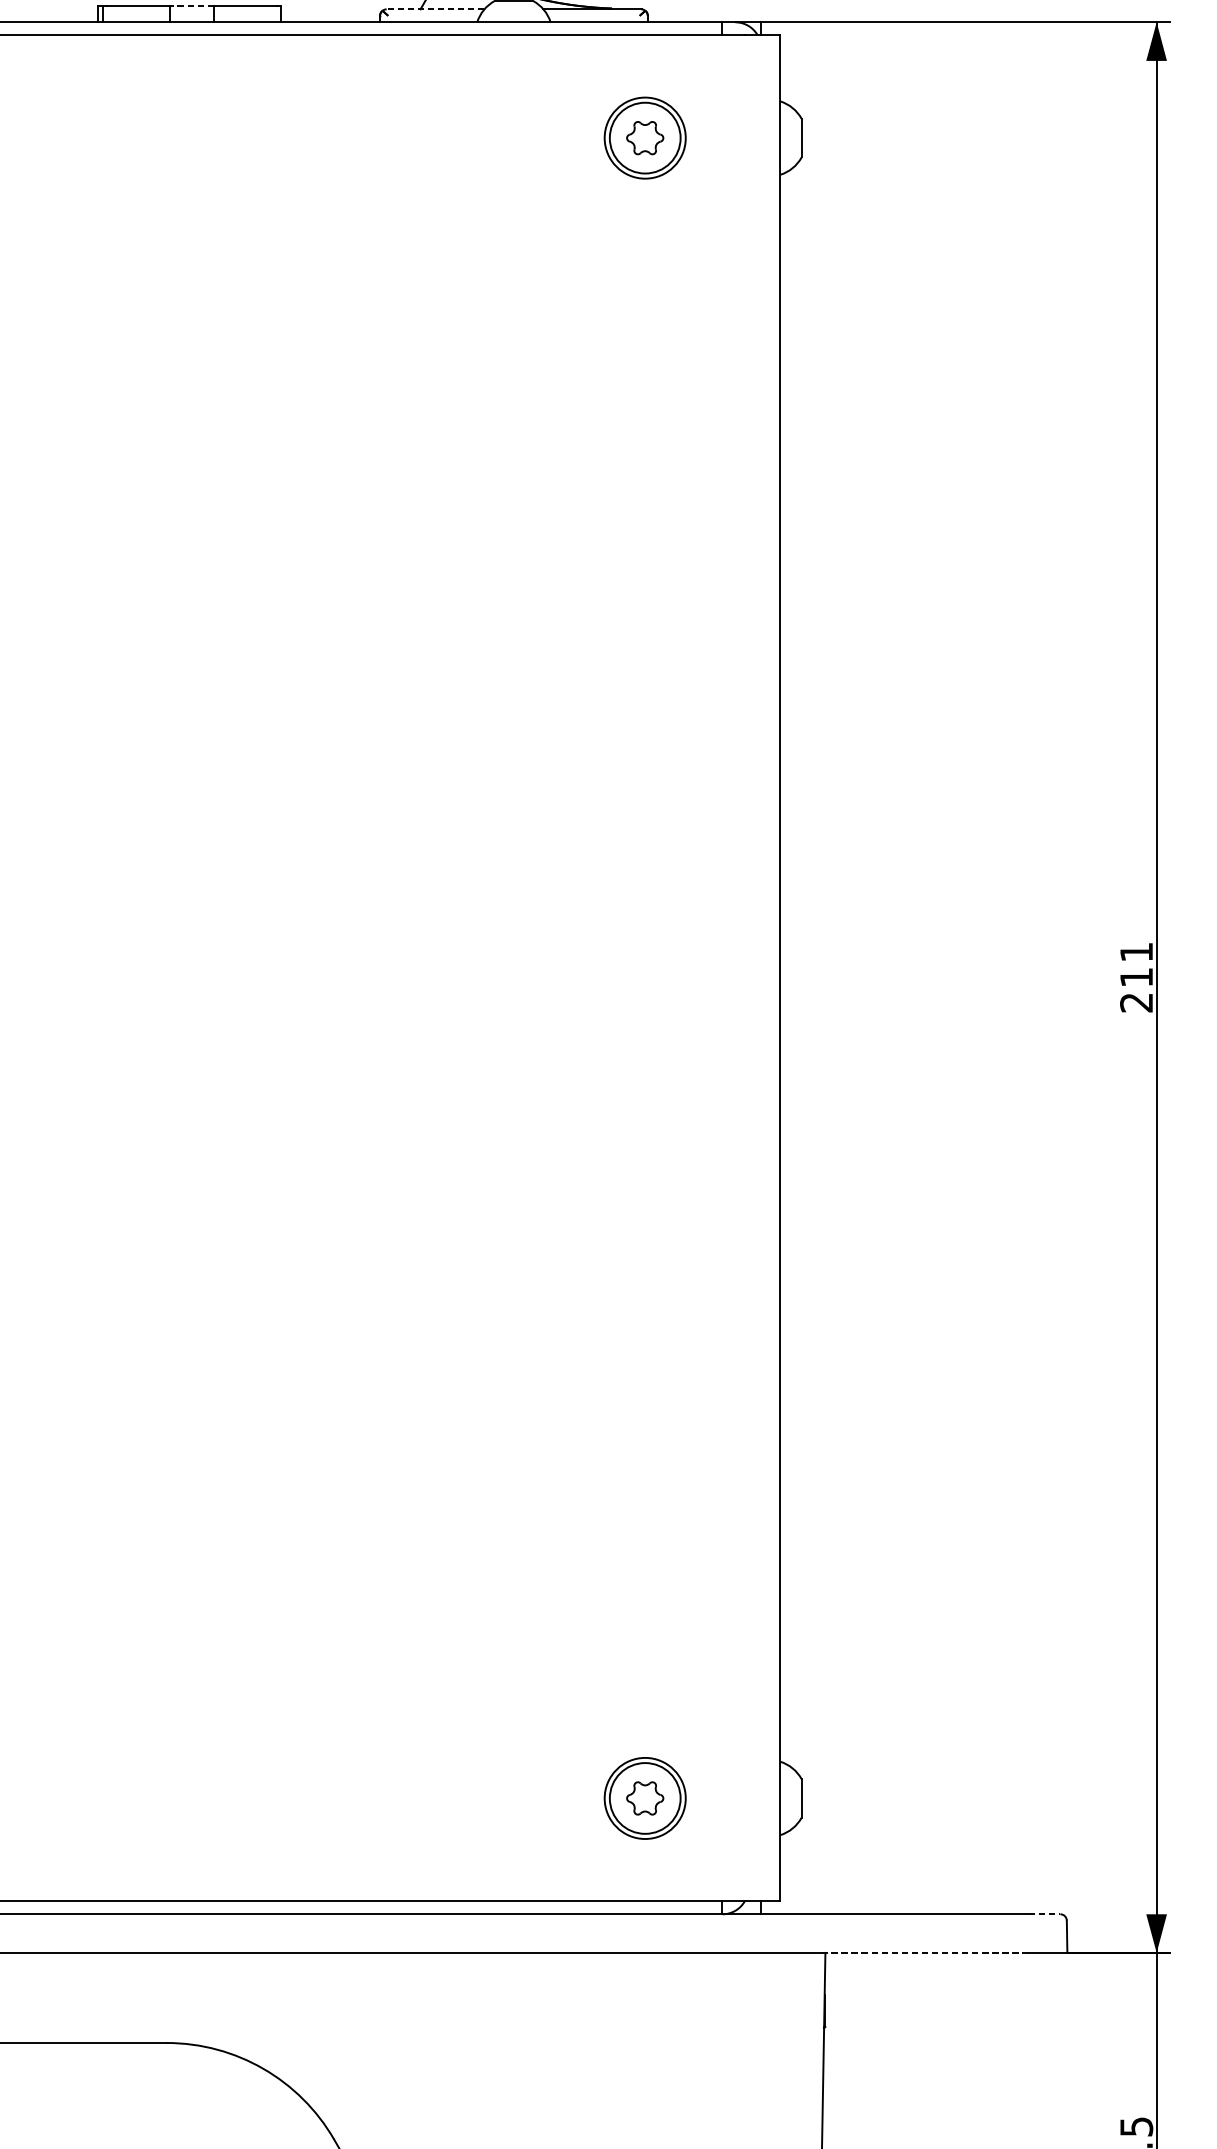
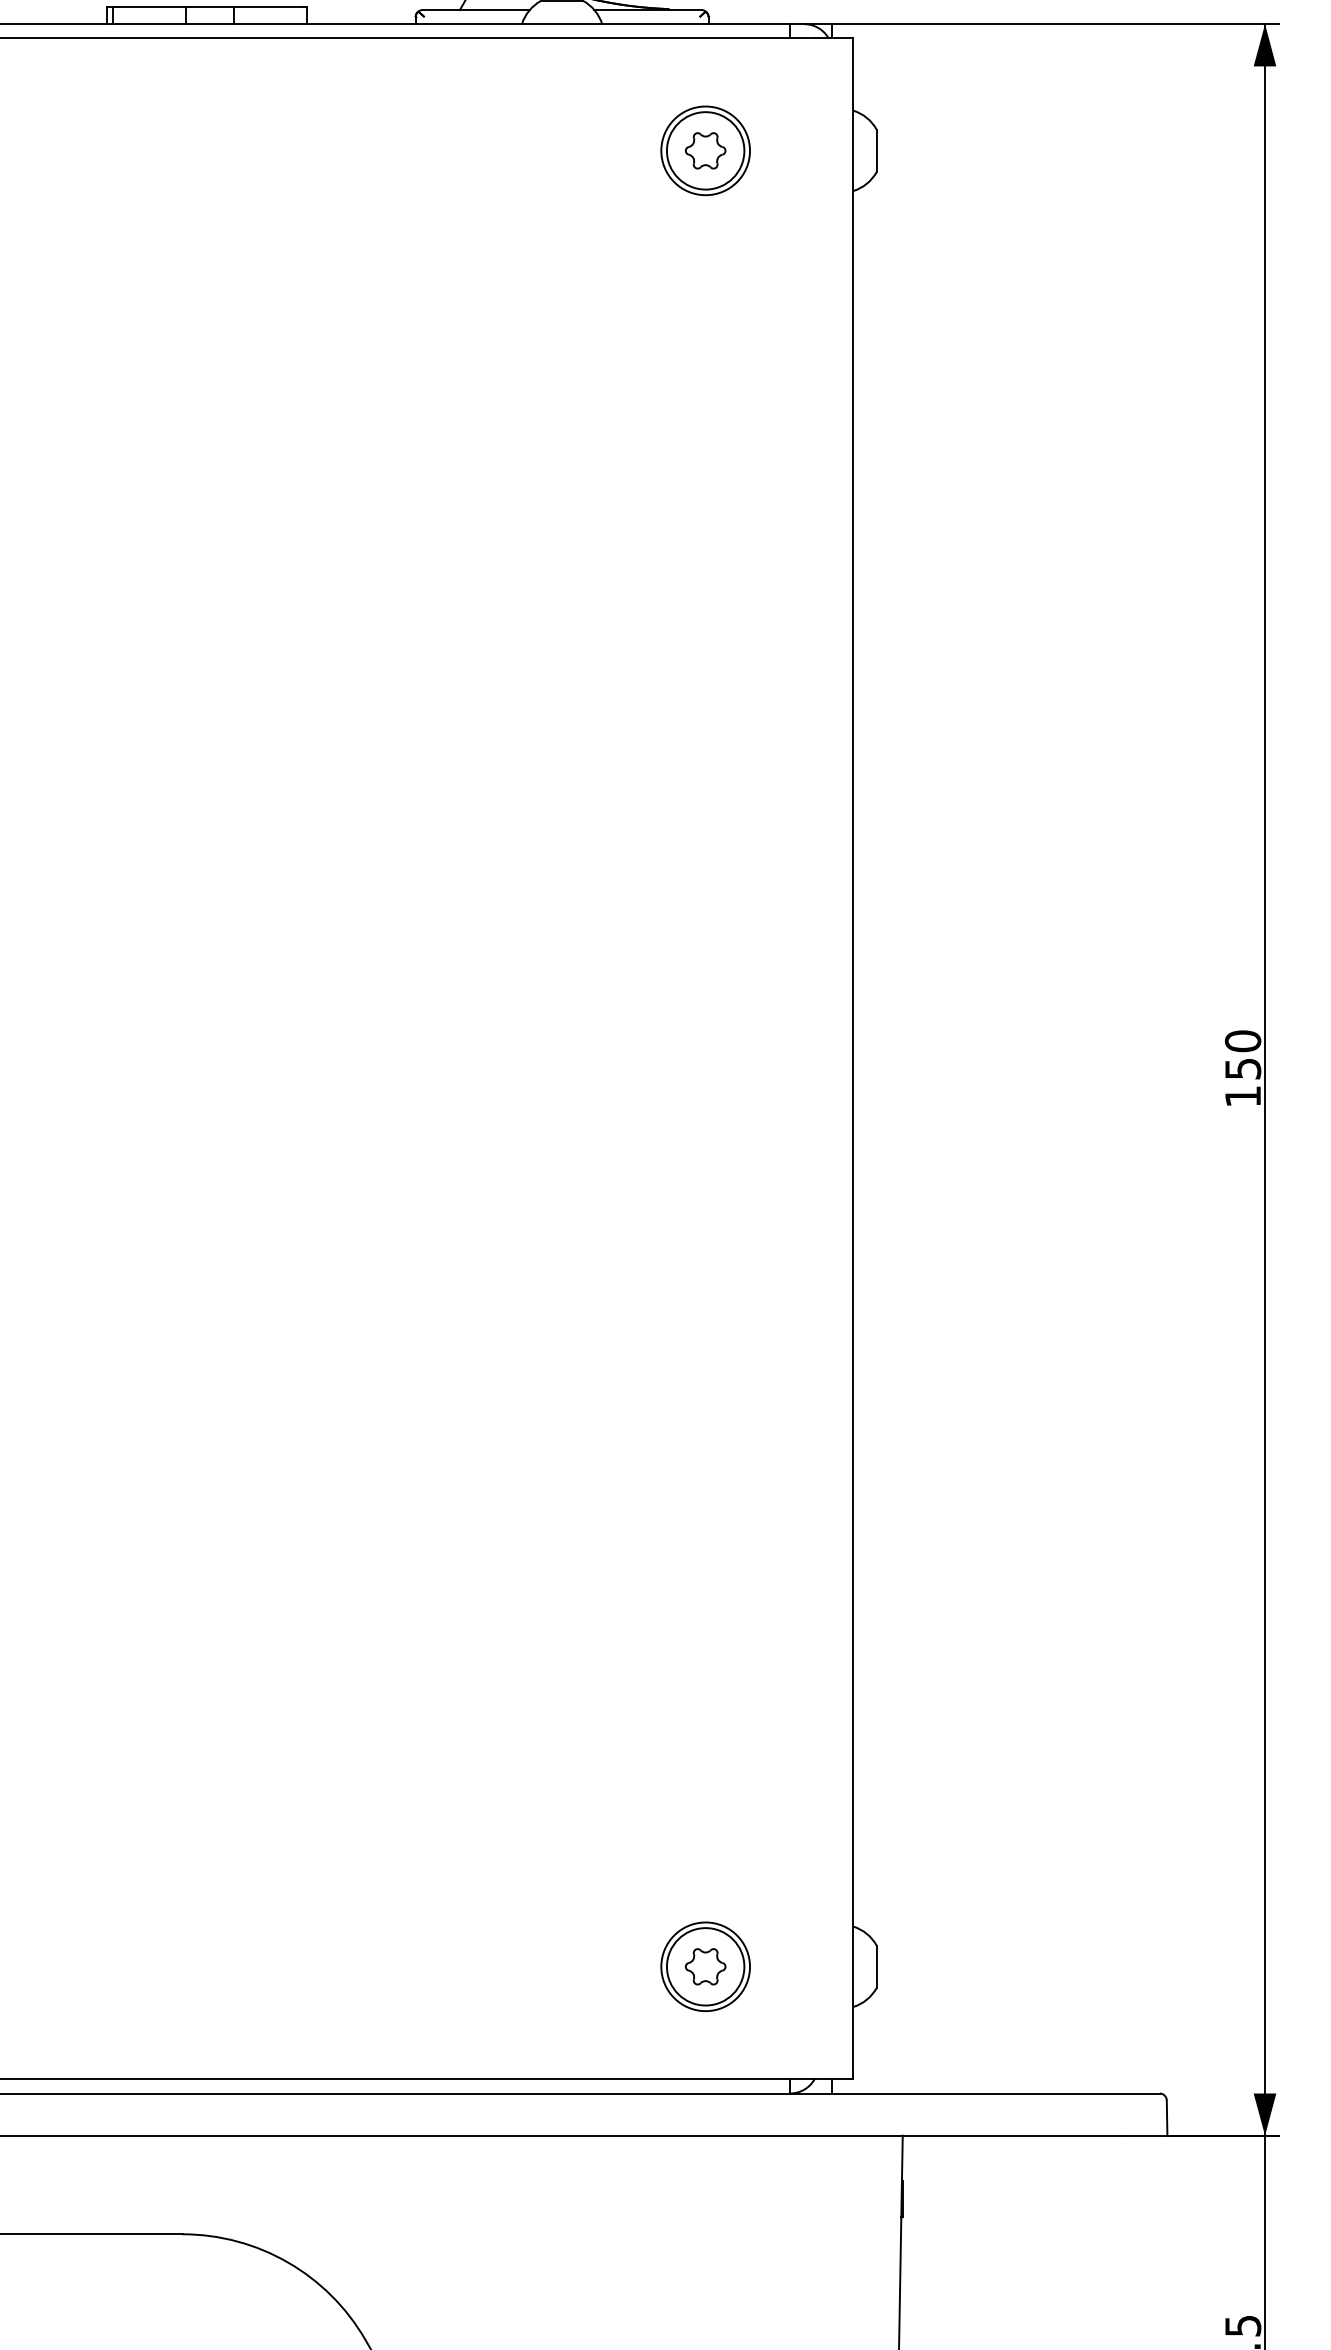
line: (192, 6) -> (210, 6), dashed -> solid
line: (435, 9) -> (476, 10), dashed -> solid
text: (1136, 977) -> (1242, 1068), 211 -> 150
line: (1044, 1914) -> (1142, 2093), dashed -> solid
line: (925, 1952) -> (1012, 2135), dashed -> solid

